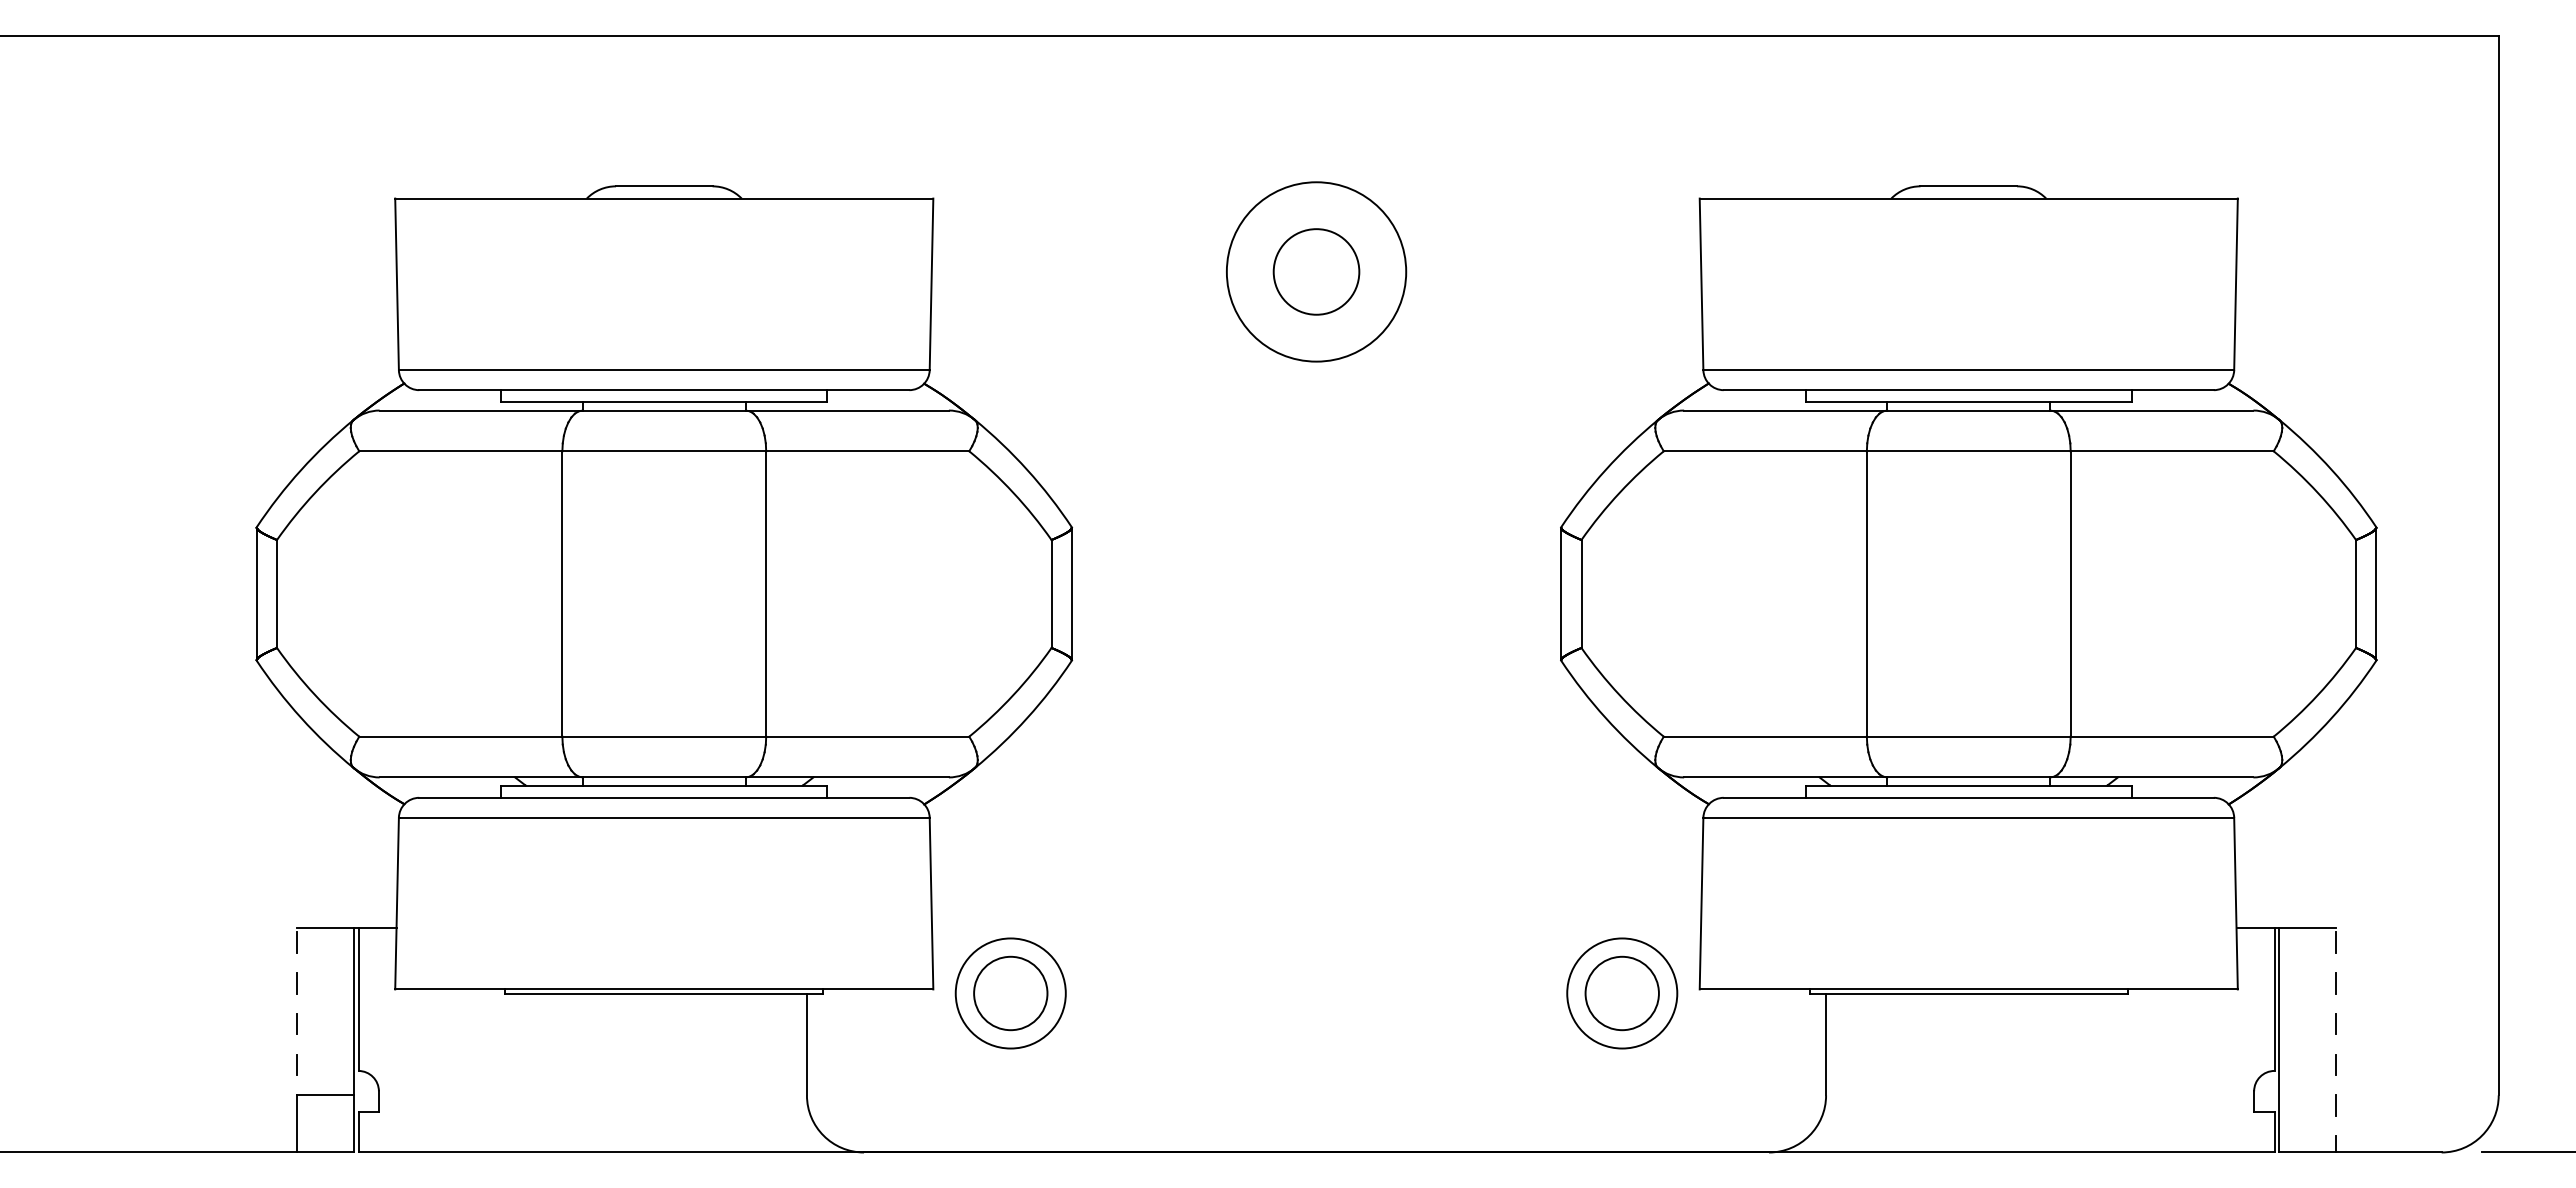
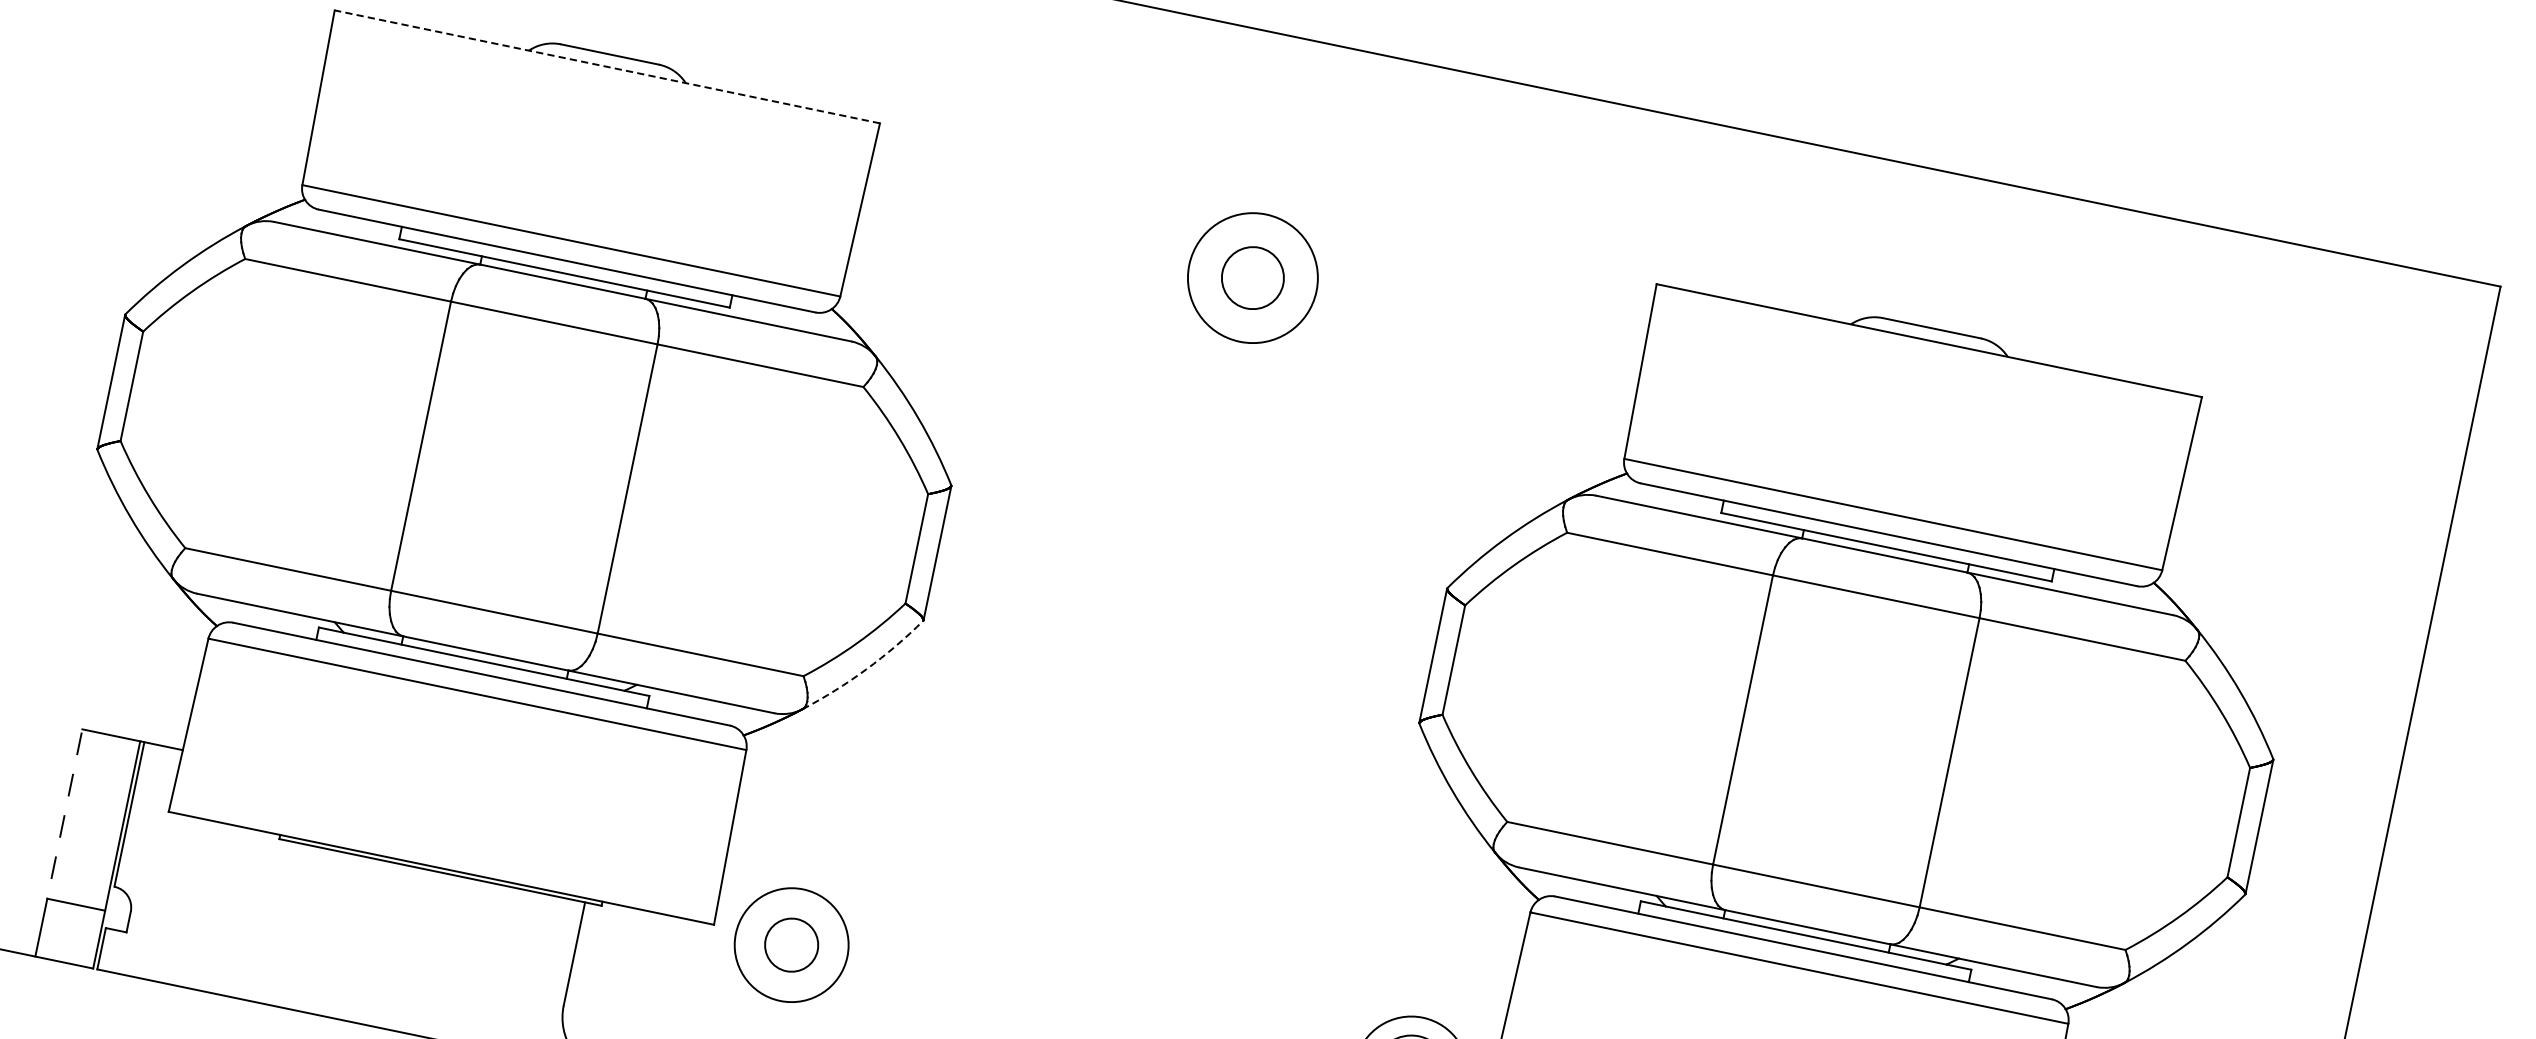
line: (663, 198) -> (606, 66), solid -> dashed
circle: (1316, 271) -> (1253, 277), size x0.7
circle: (1316, 271) -> (1253, 277), size x0.7
arc: (1027, 718) -> (866, 669), solid -> dashed
circle: (1010, 993) -> (791, 945), size x0.7

